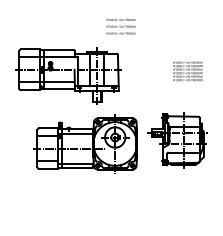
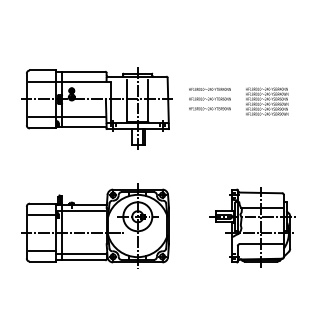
text: (120, 27) -> (209, 99), moved
part: (177, 140) -> (252, 227), moved
part: (85, 143) -> (95, 225), moved

